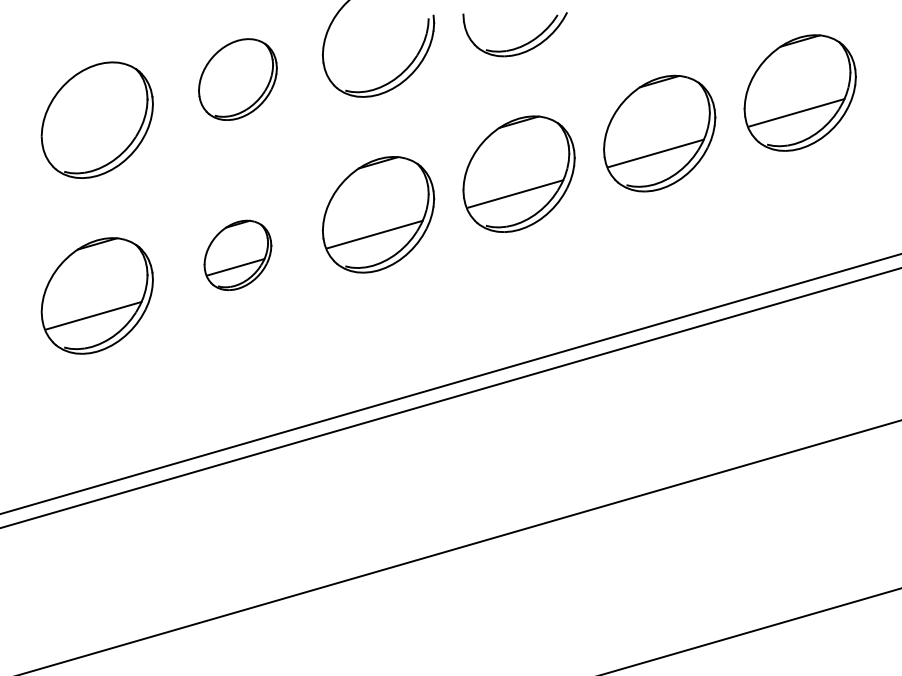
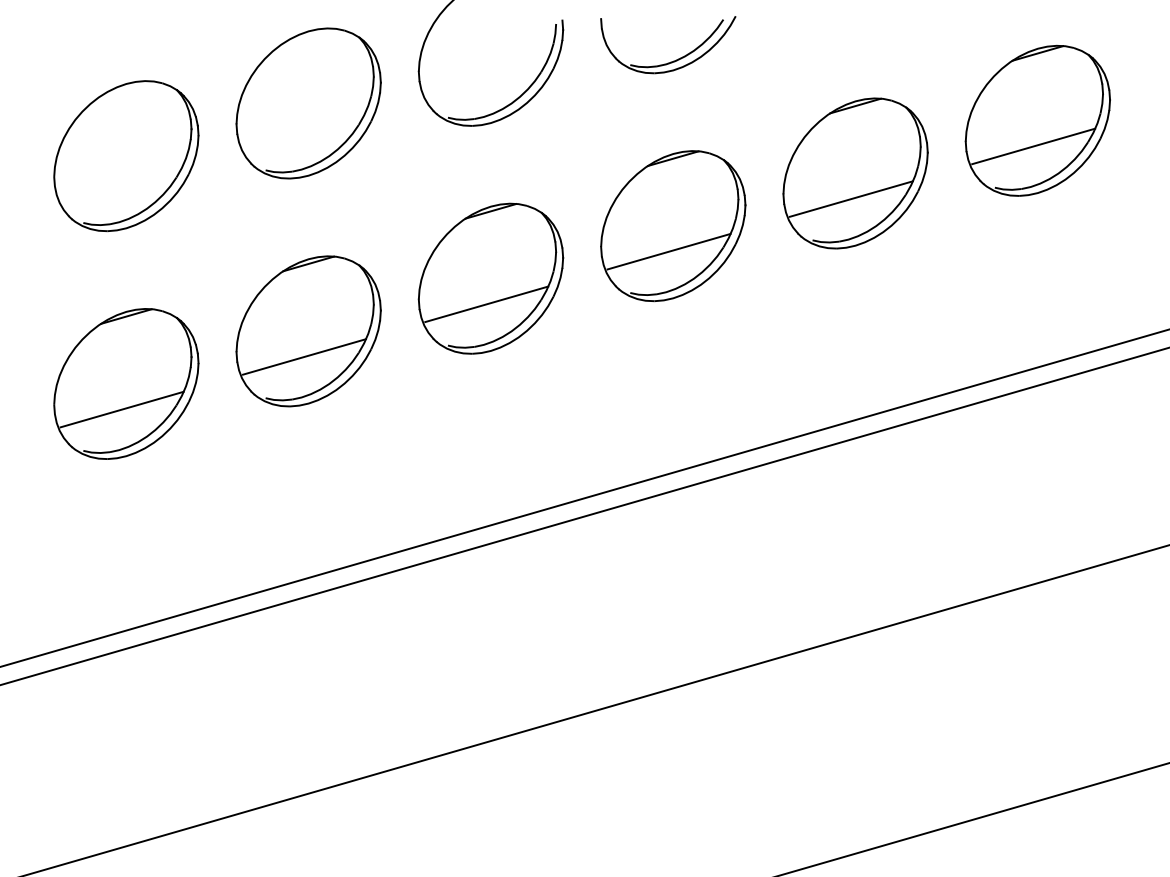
part: (237, 79) -> (308, 103), size x1.43
part: (237, 255) -> (308, 331), size x1.67

